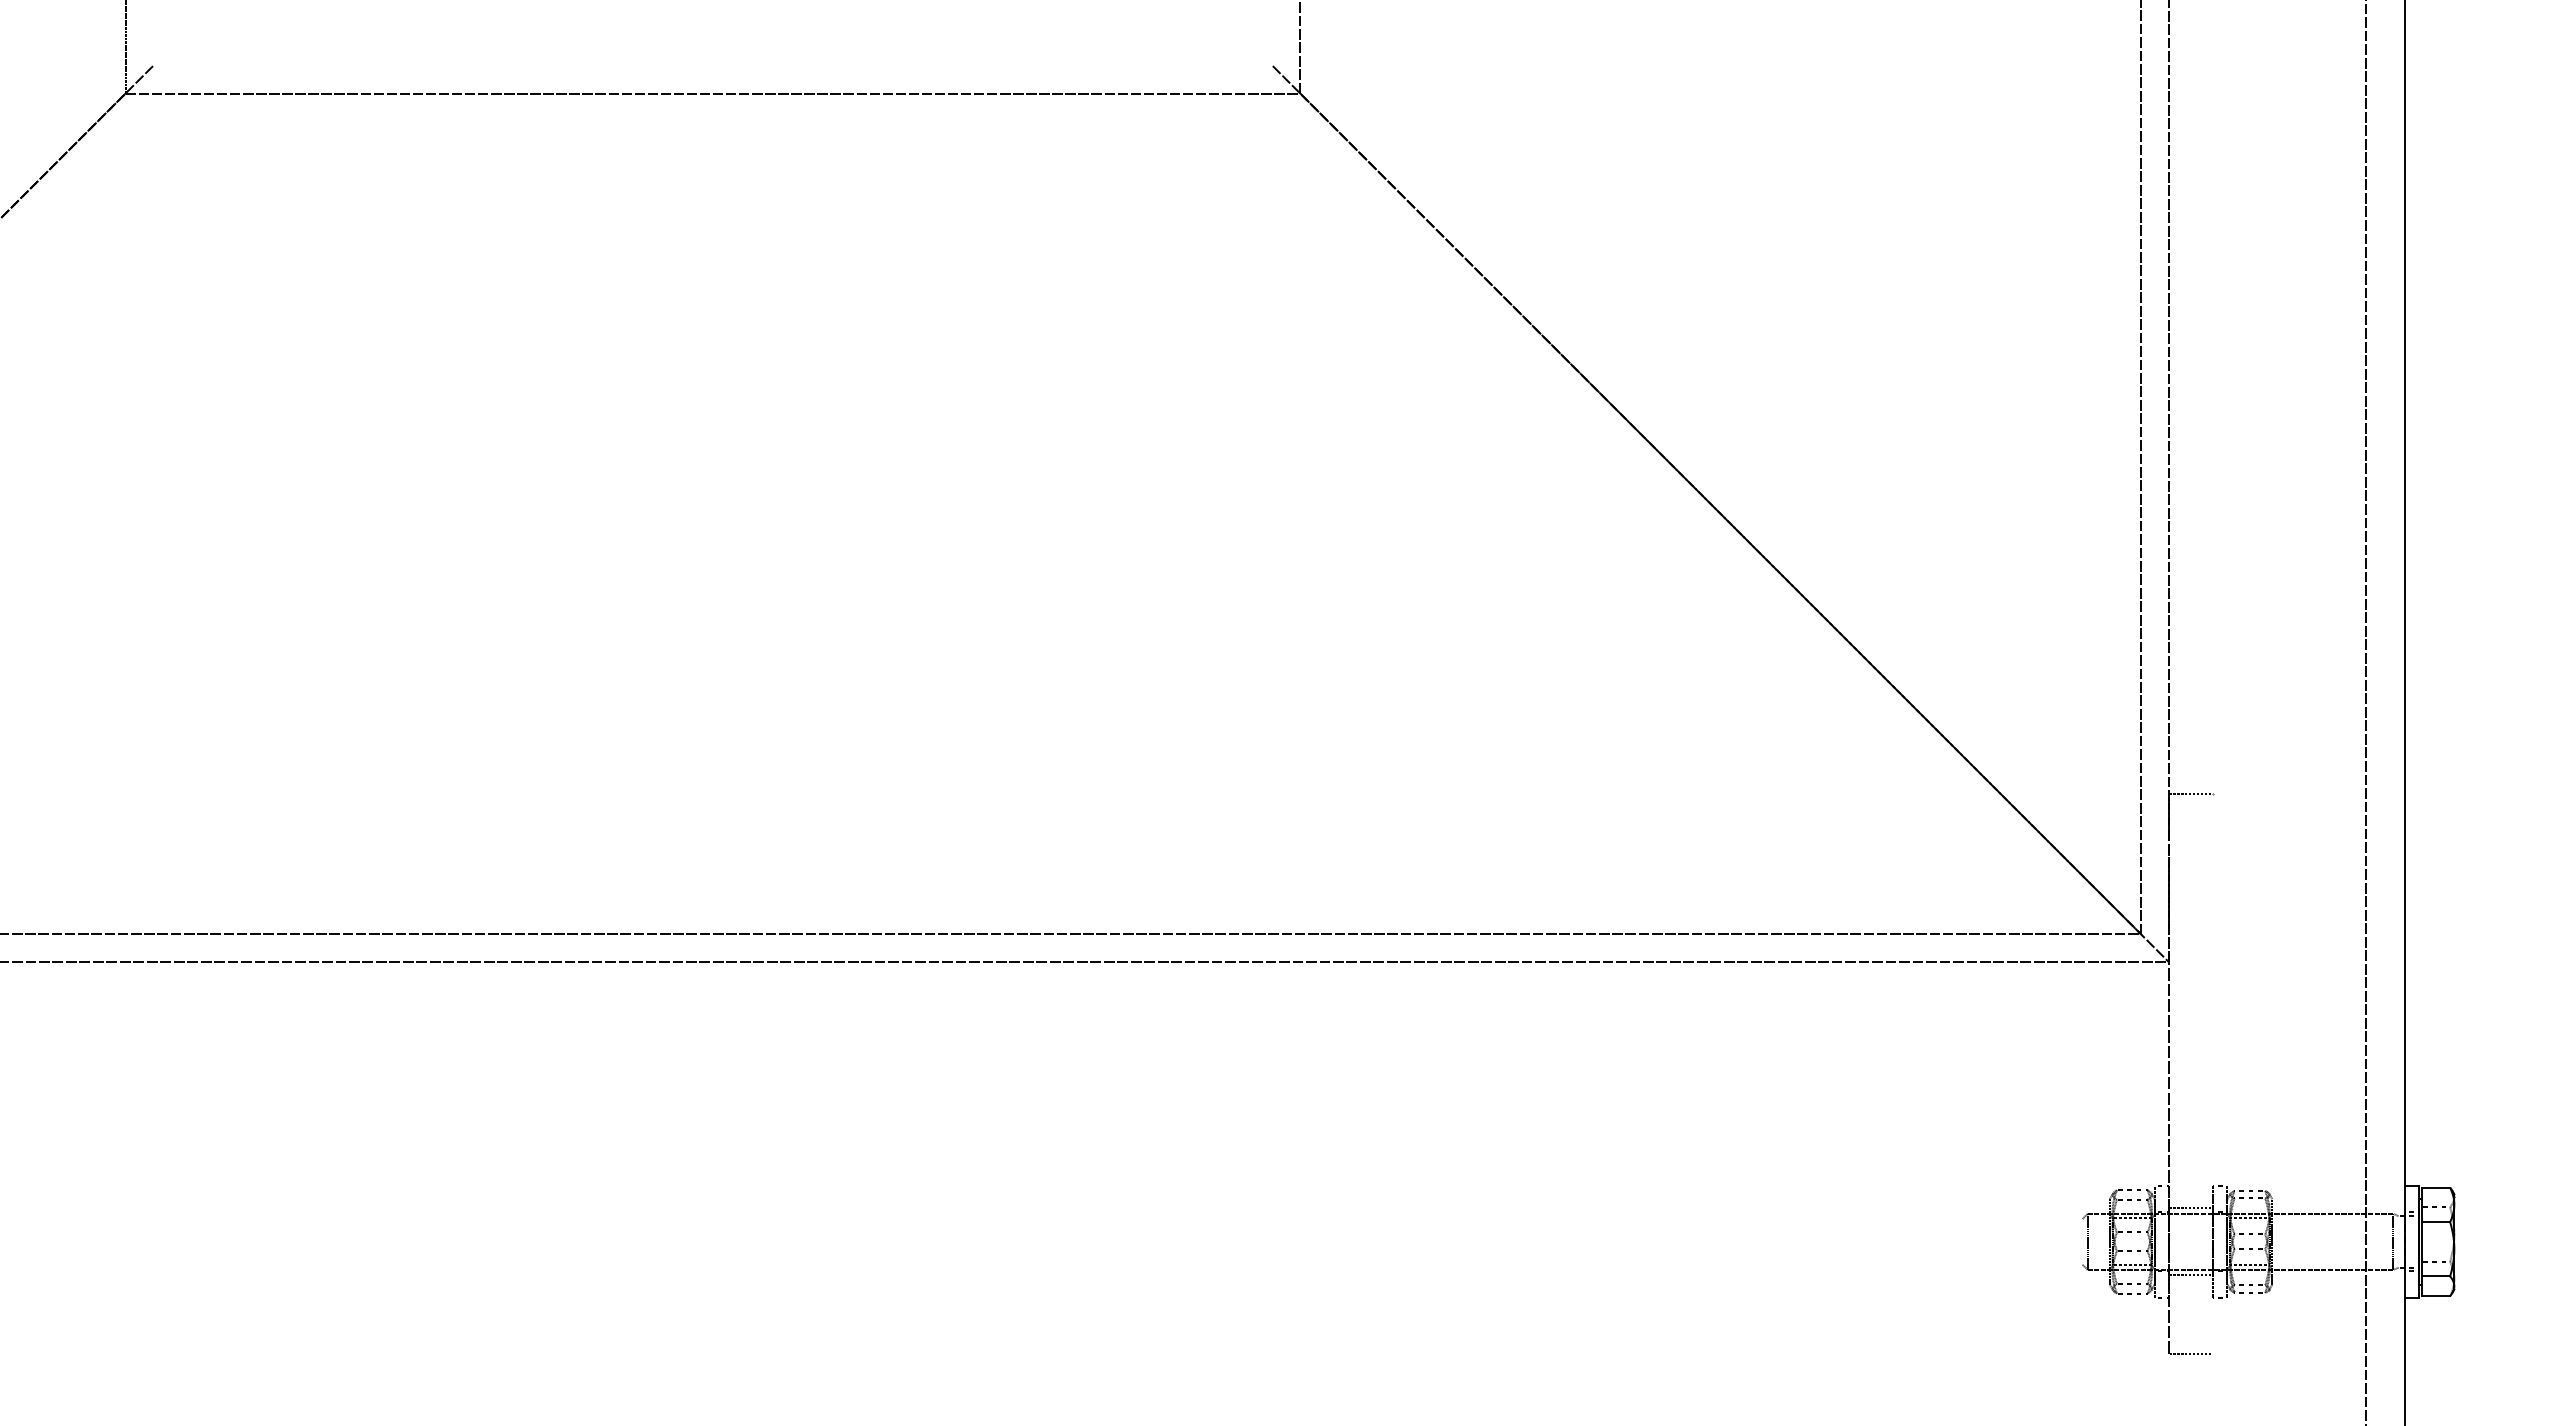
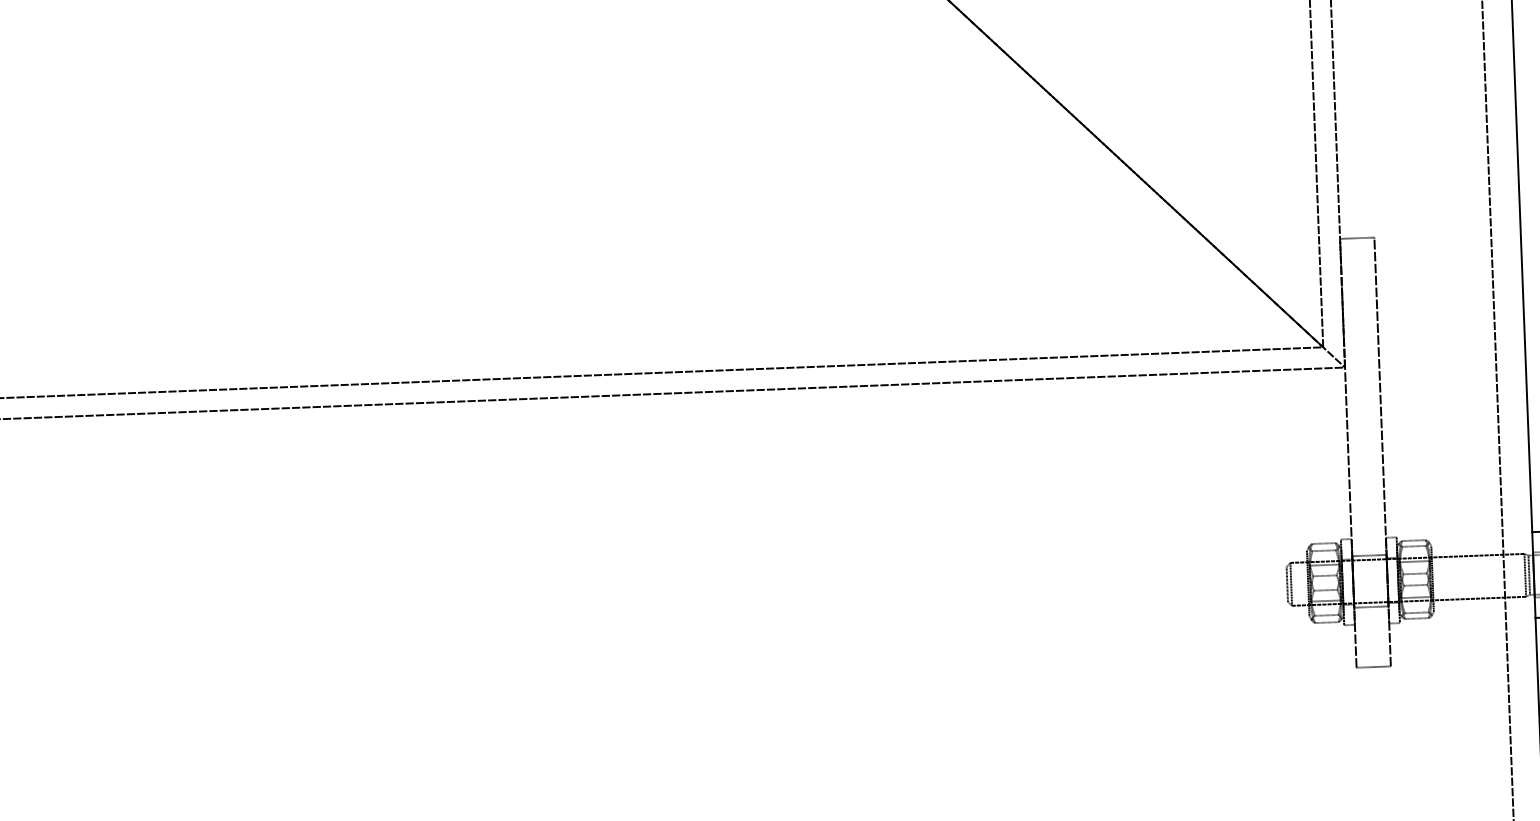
line: (2213, 1073) -> (1382, 451), added
line: (2082, 1241) -> (1287, 584), added
line: (2398, 1241) -> (1529, 574), added

